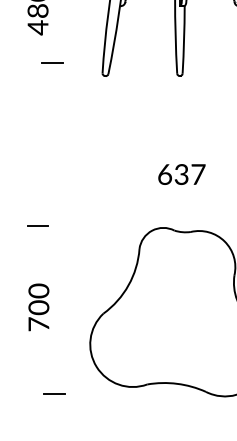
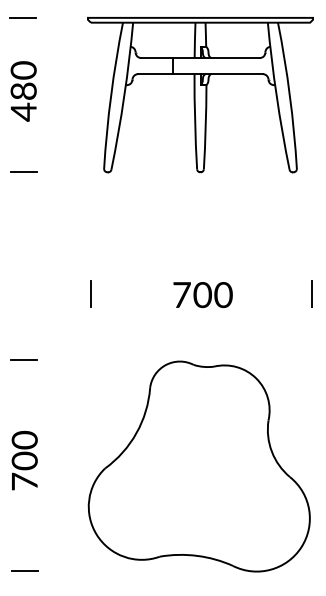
line: (52, 62) -> (23, 171), moved
line: (92, 173) -> (91, 293), added
text: (181, 174) -> (202, 295), 637 -> 700
line: (53, 393) -> (24, 570), moved

